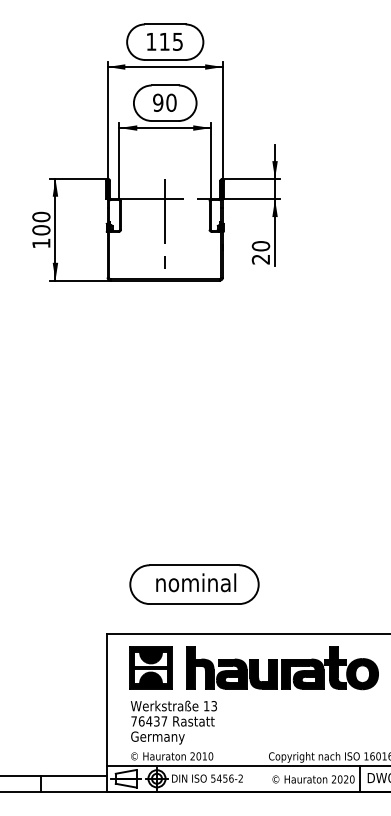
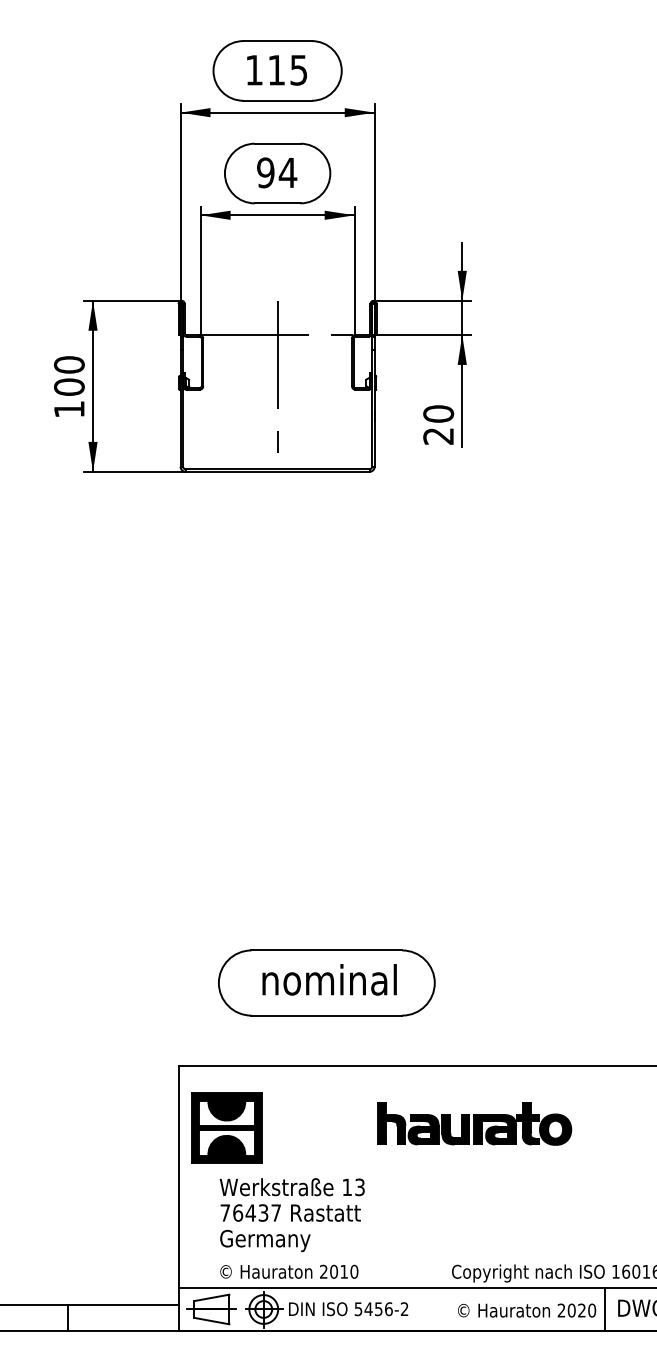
text: (171, 102) -> (288, 172), 90 -> 94
part: (150, 667) -> (225, 1127), moved
part: (282, 668) -> (474, 1124), size x0.6

